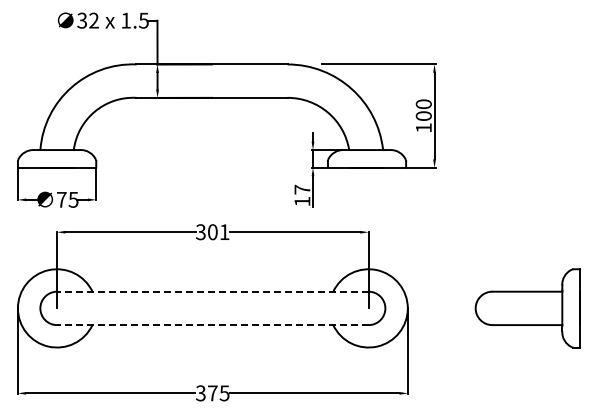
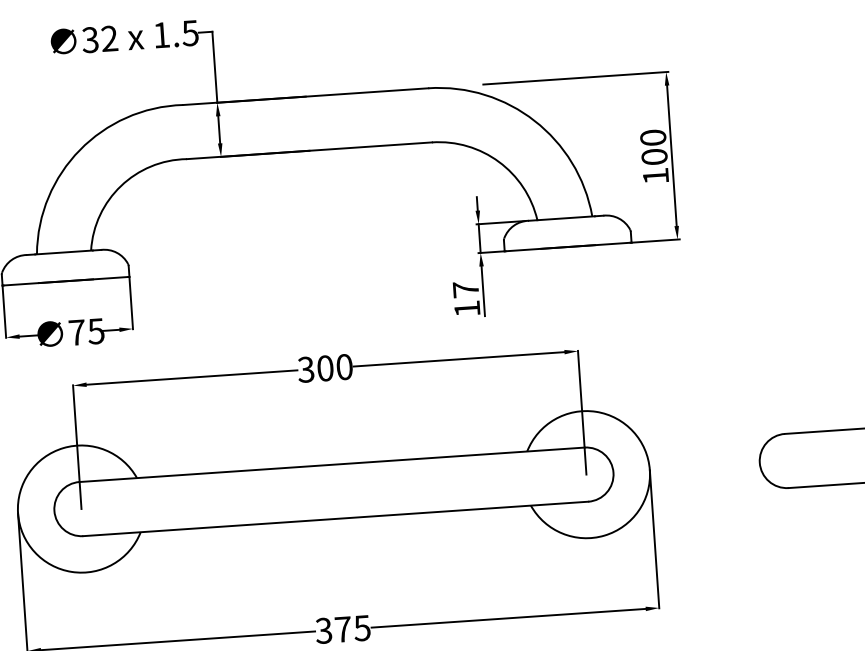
text: (224, 232) -> (344, 367), 301 -> 300
line: (212, 291) -> (331, 464), dashed -> solid
line: (212, 325) -> (335, 519), dashed -> solid

